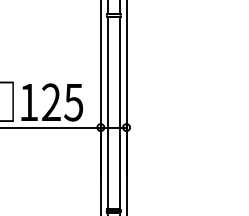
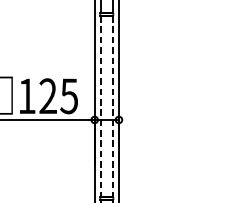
line: (107, 113) -> (100, 106), solid -> dashed
line: (119, 113) -> (112, 106), solid -> dashed

